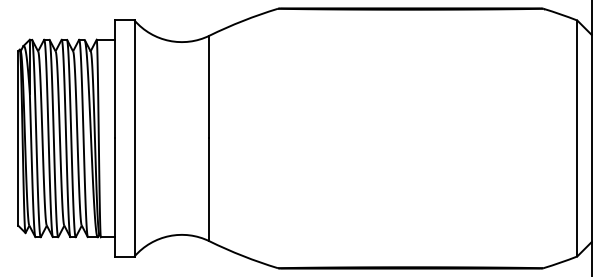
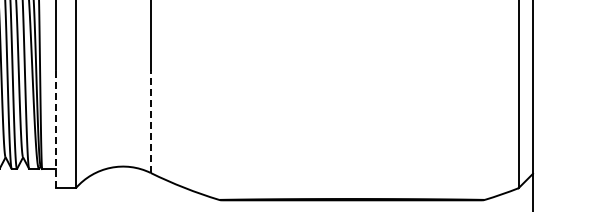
line: (209, 189) -> (150, 121), solid -> dashed
line: (114, 197) -> (55, 129), solid -> dashed

